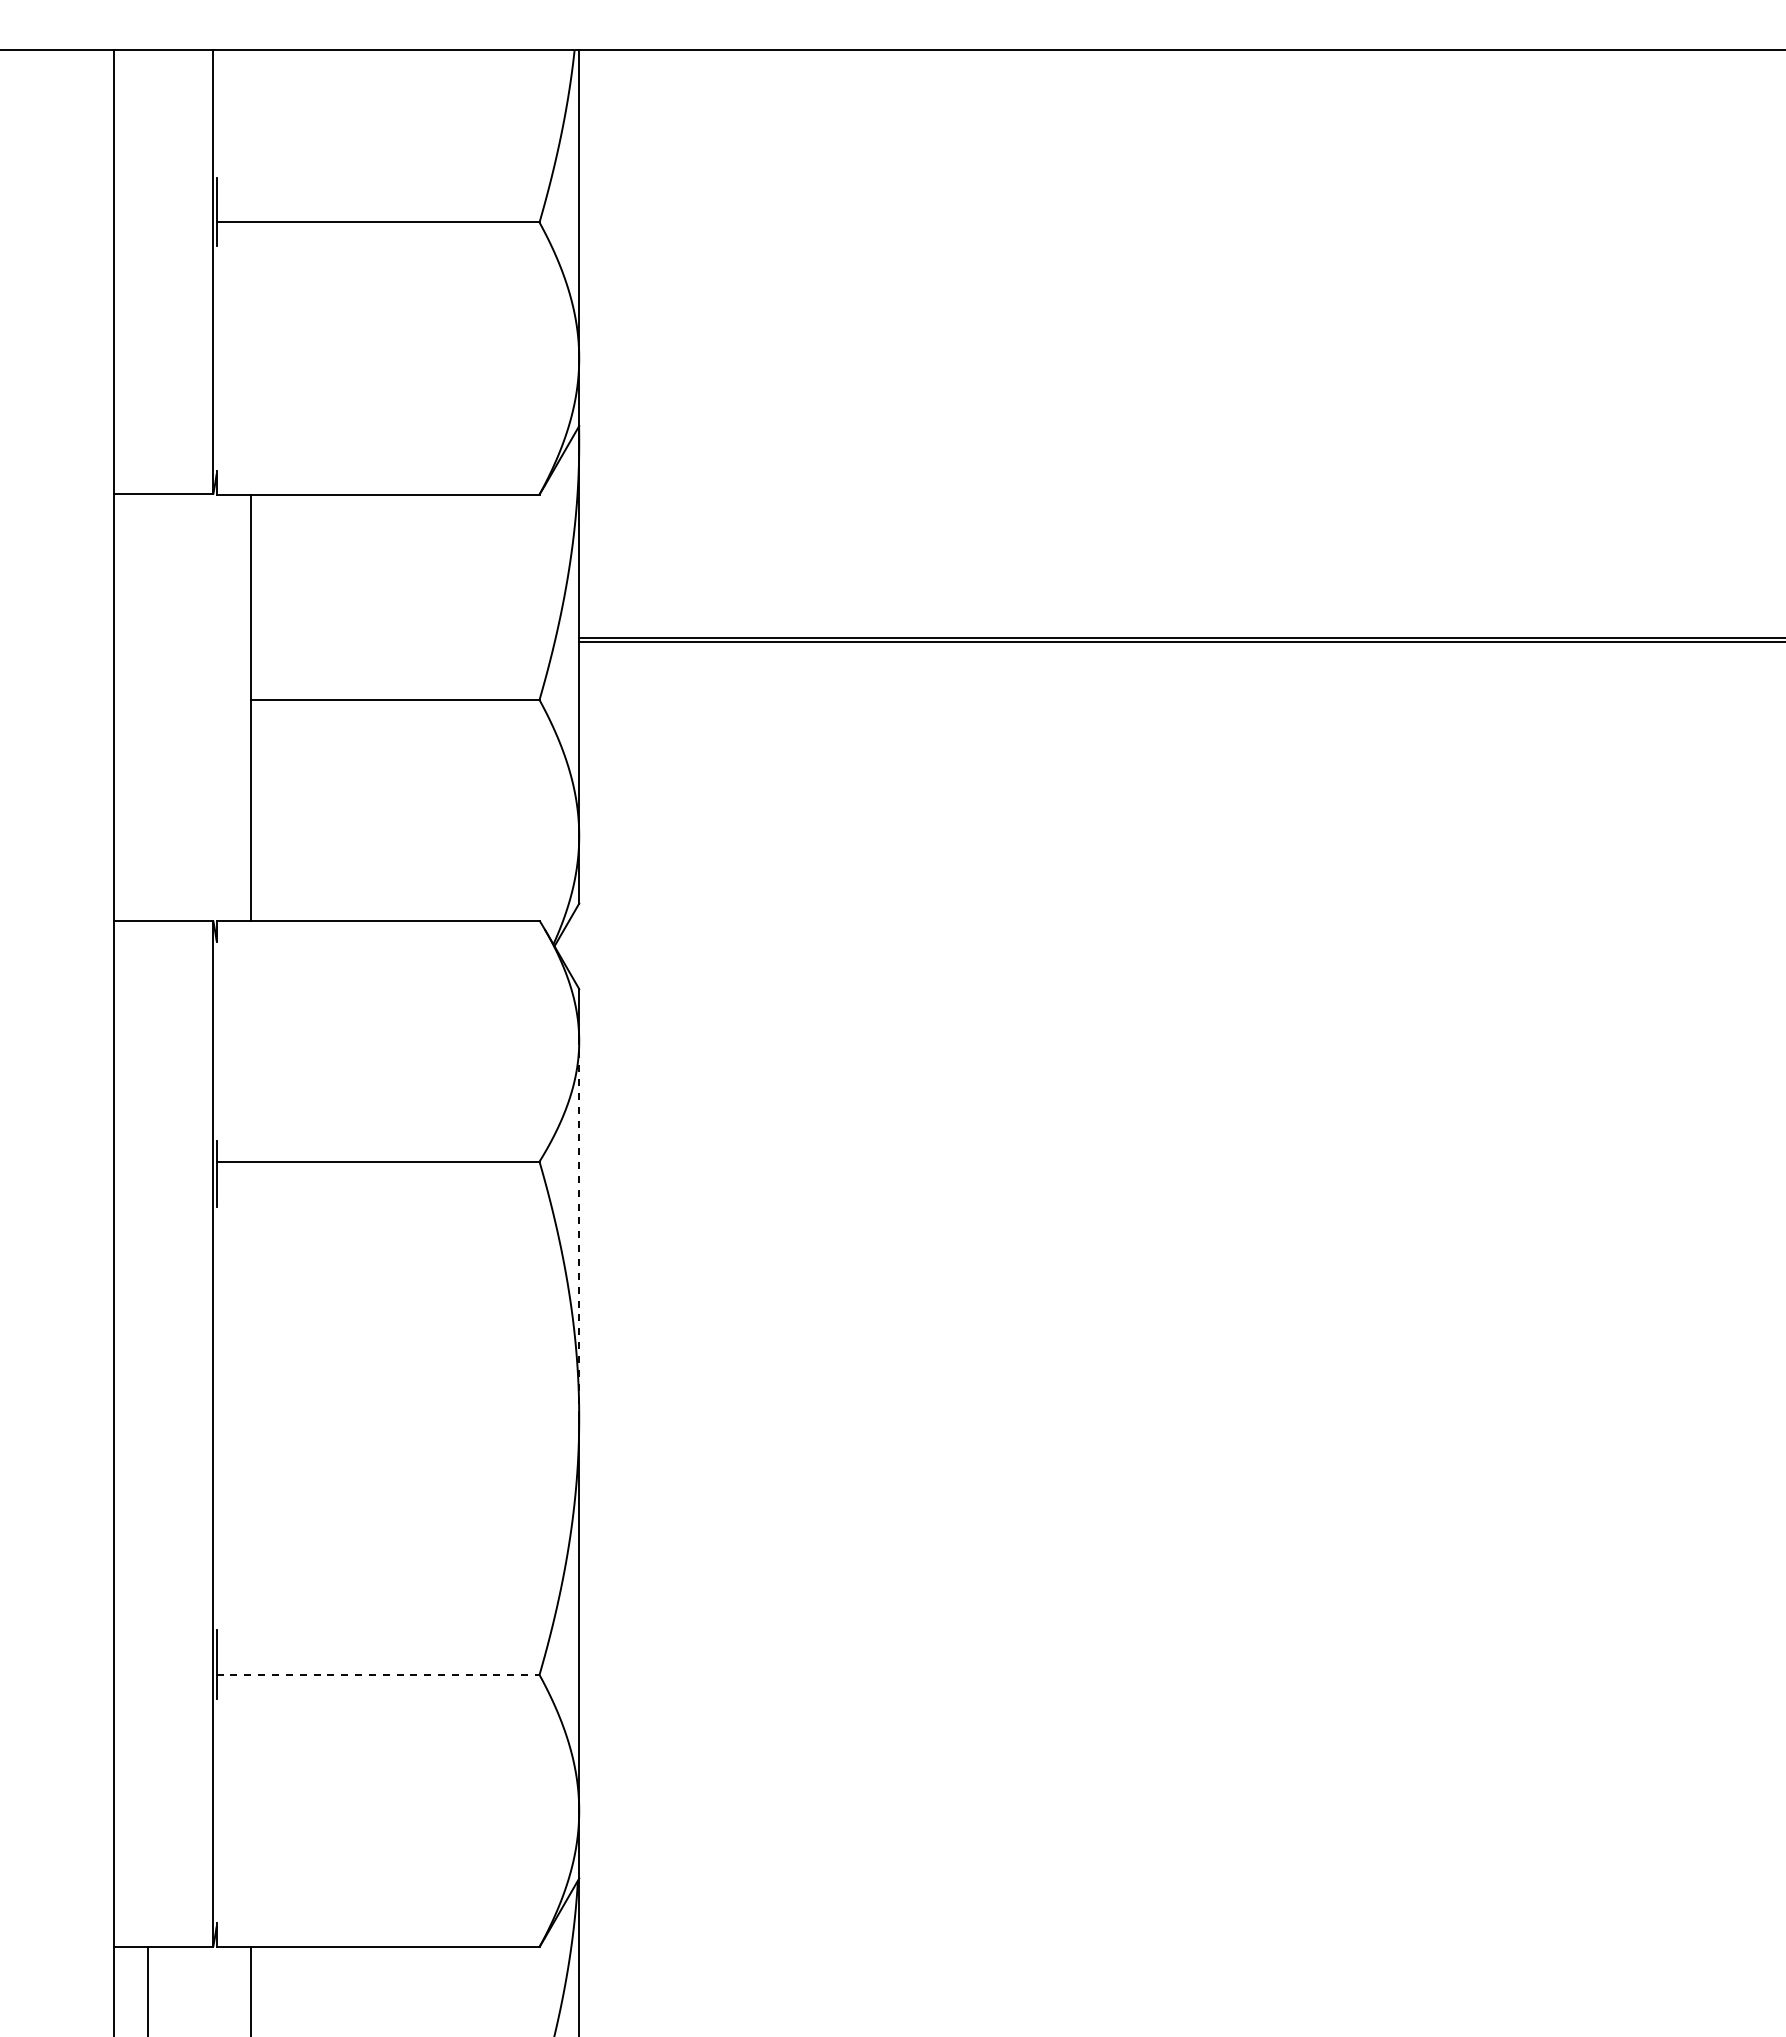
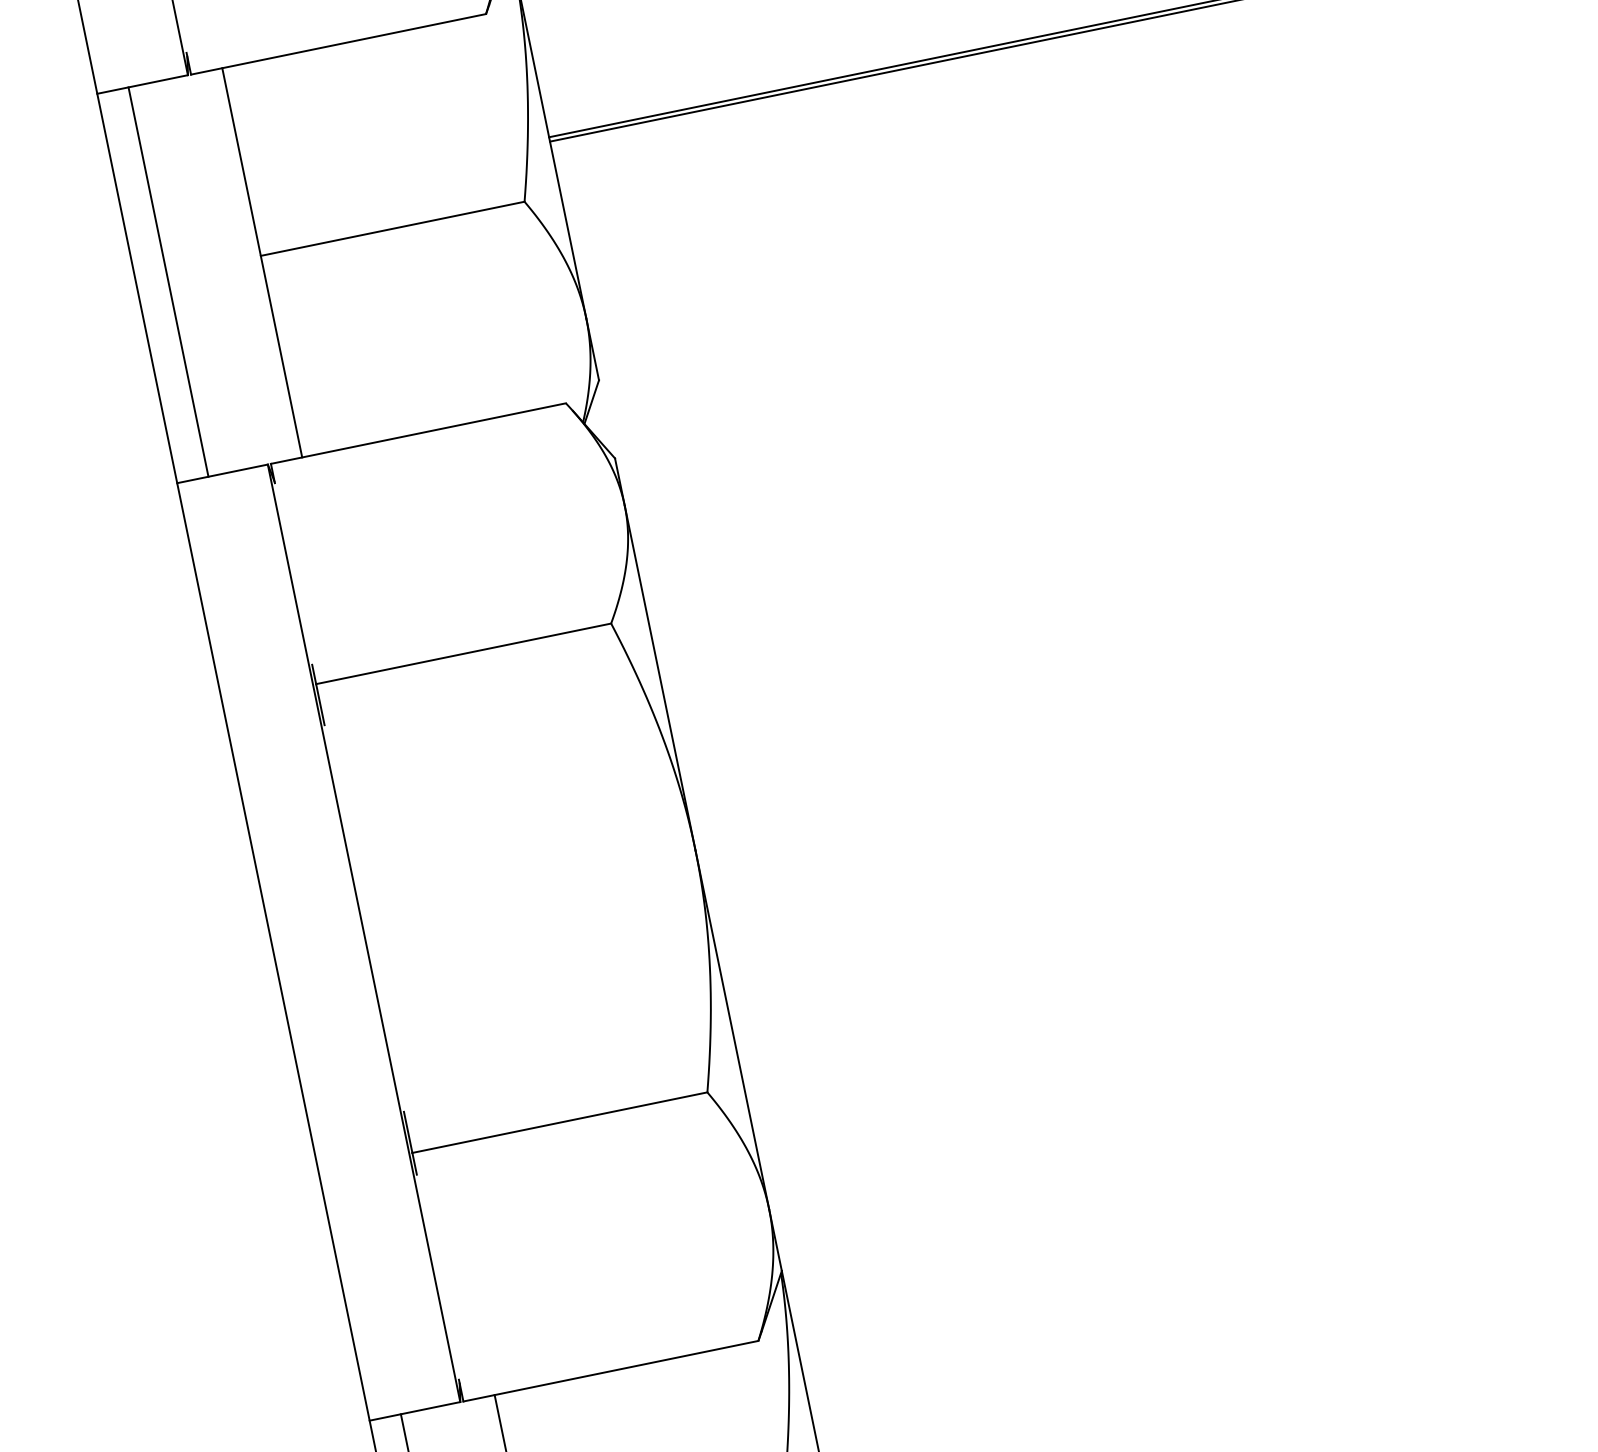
line: (148, 707) -> (168, 281), added
line: (579, 1229) -> (660, 678), dashed -> solid
line: (378, 1674) -> (560, 1122), dashed -> solid

